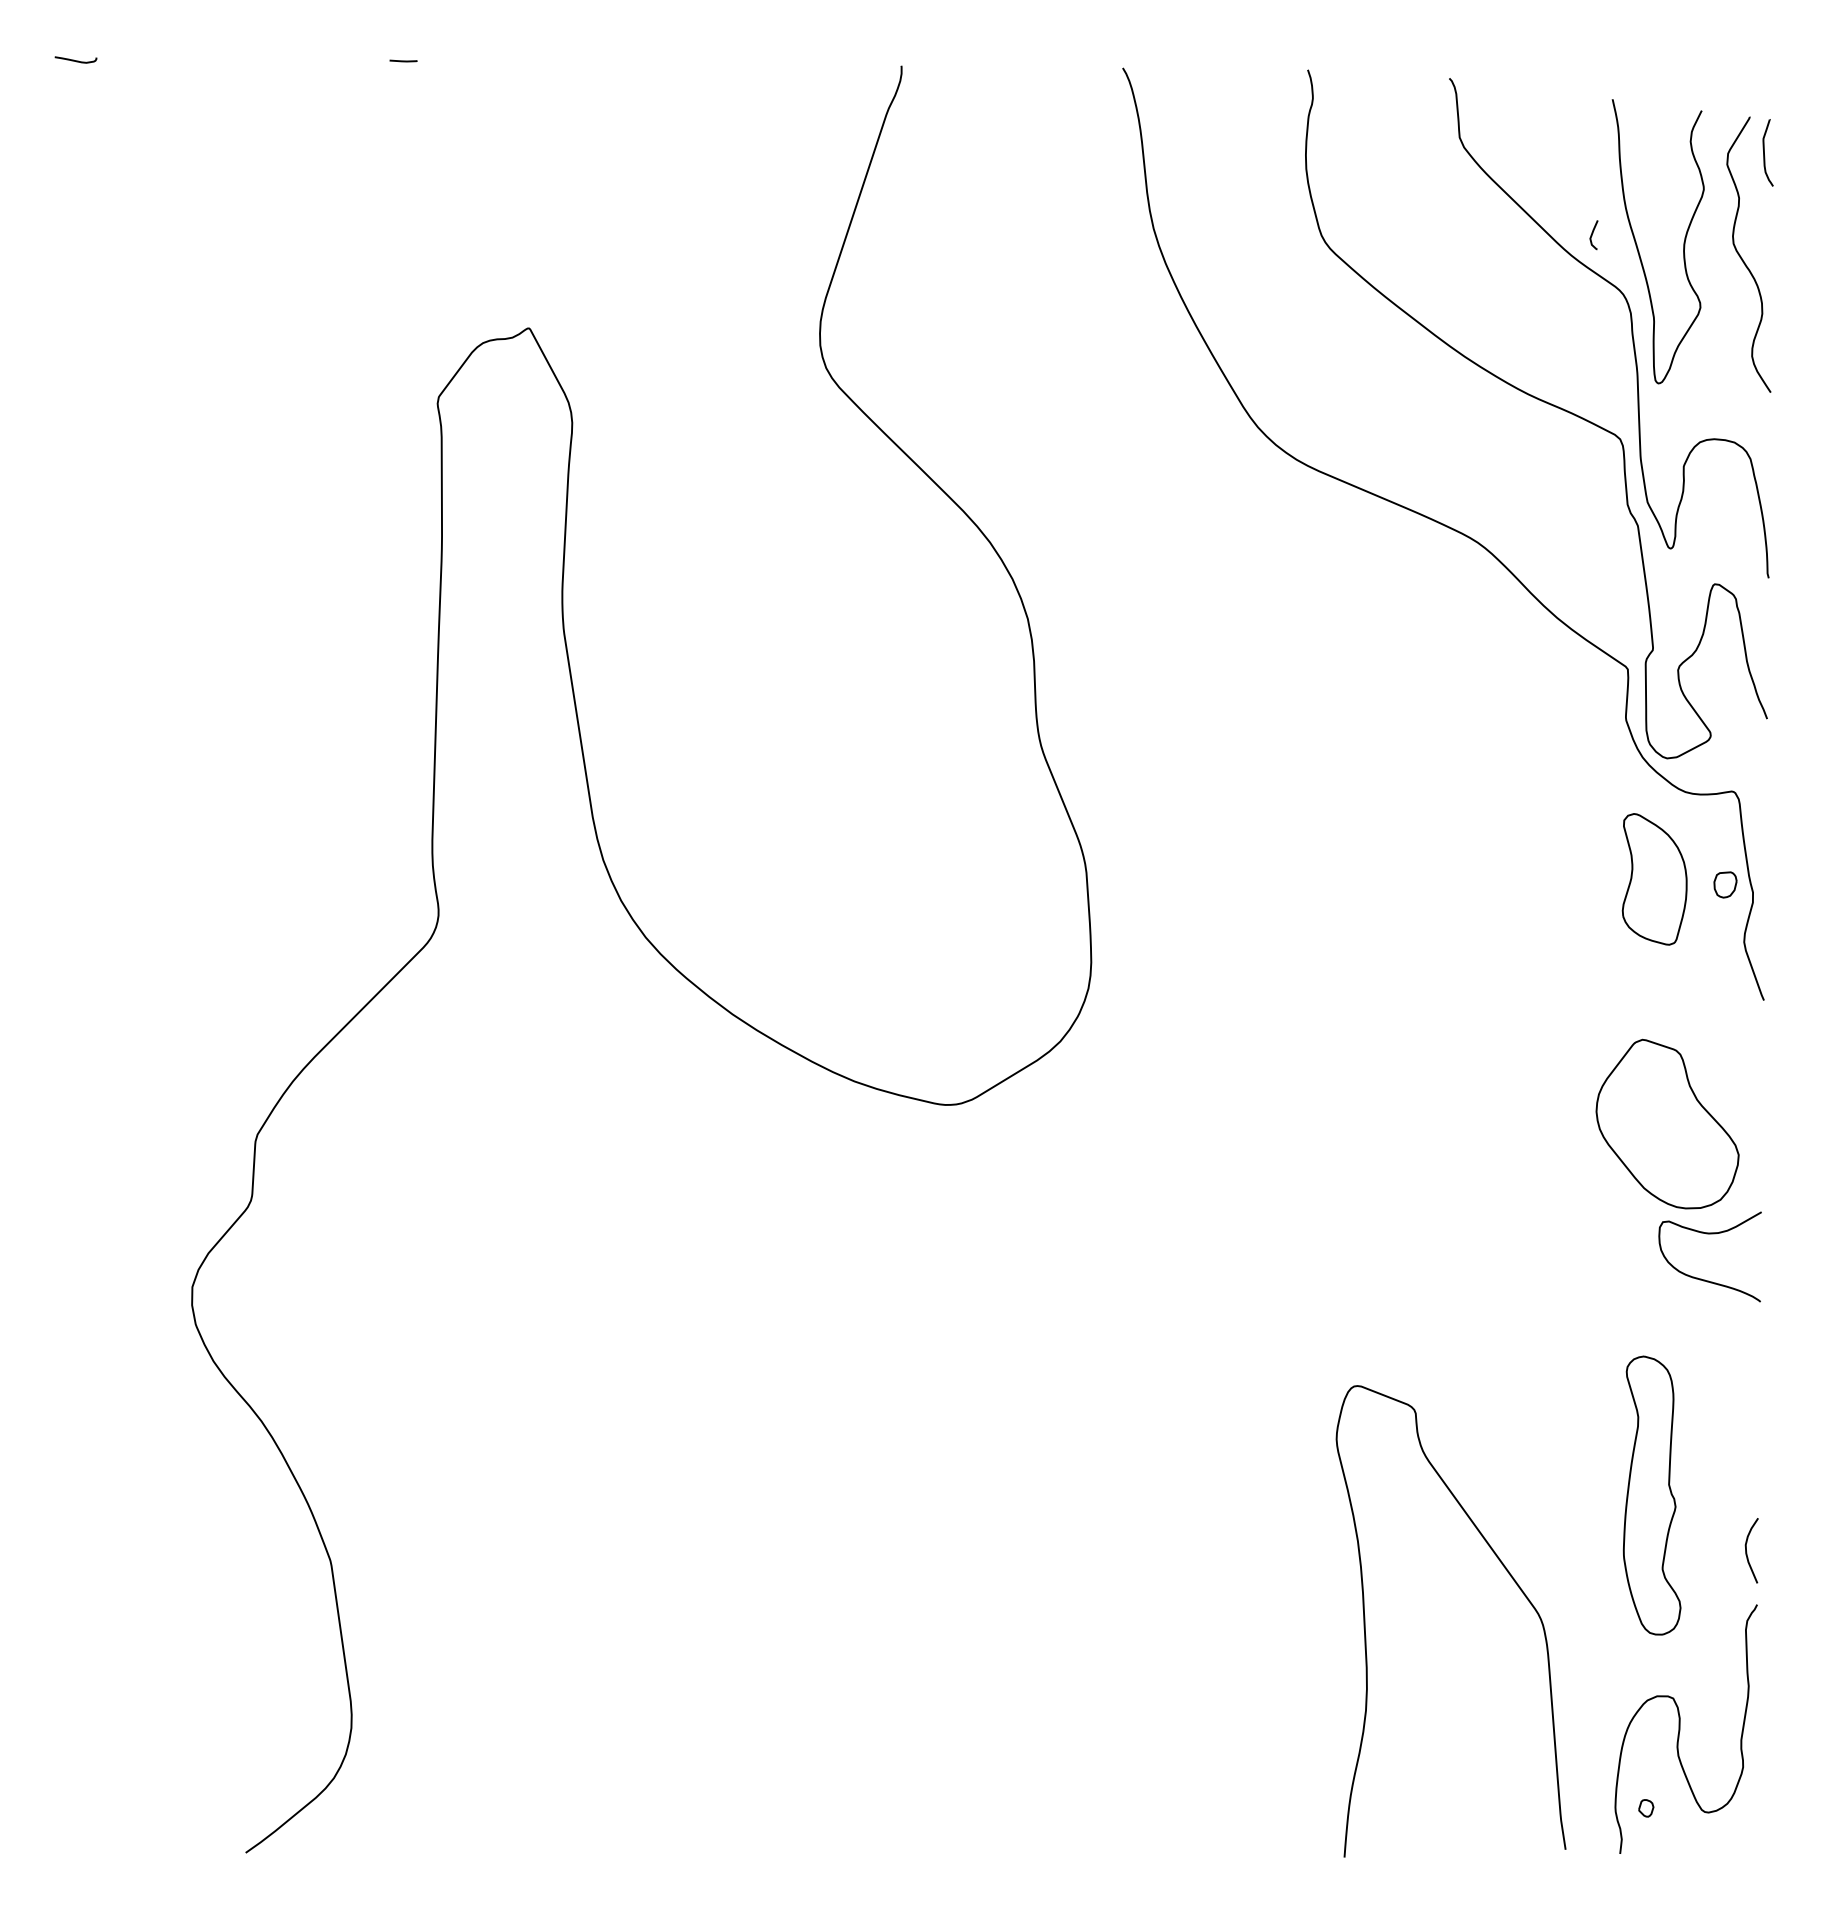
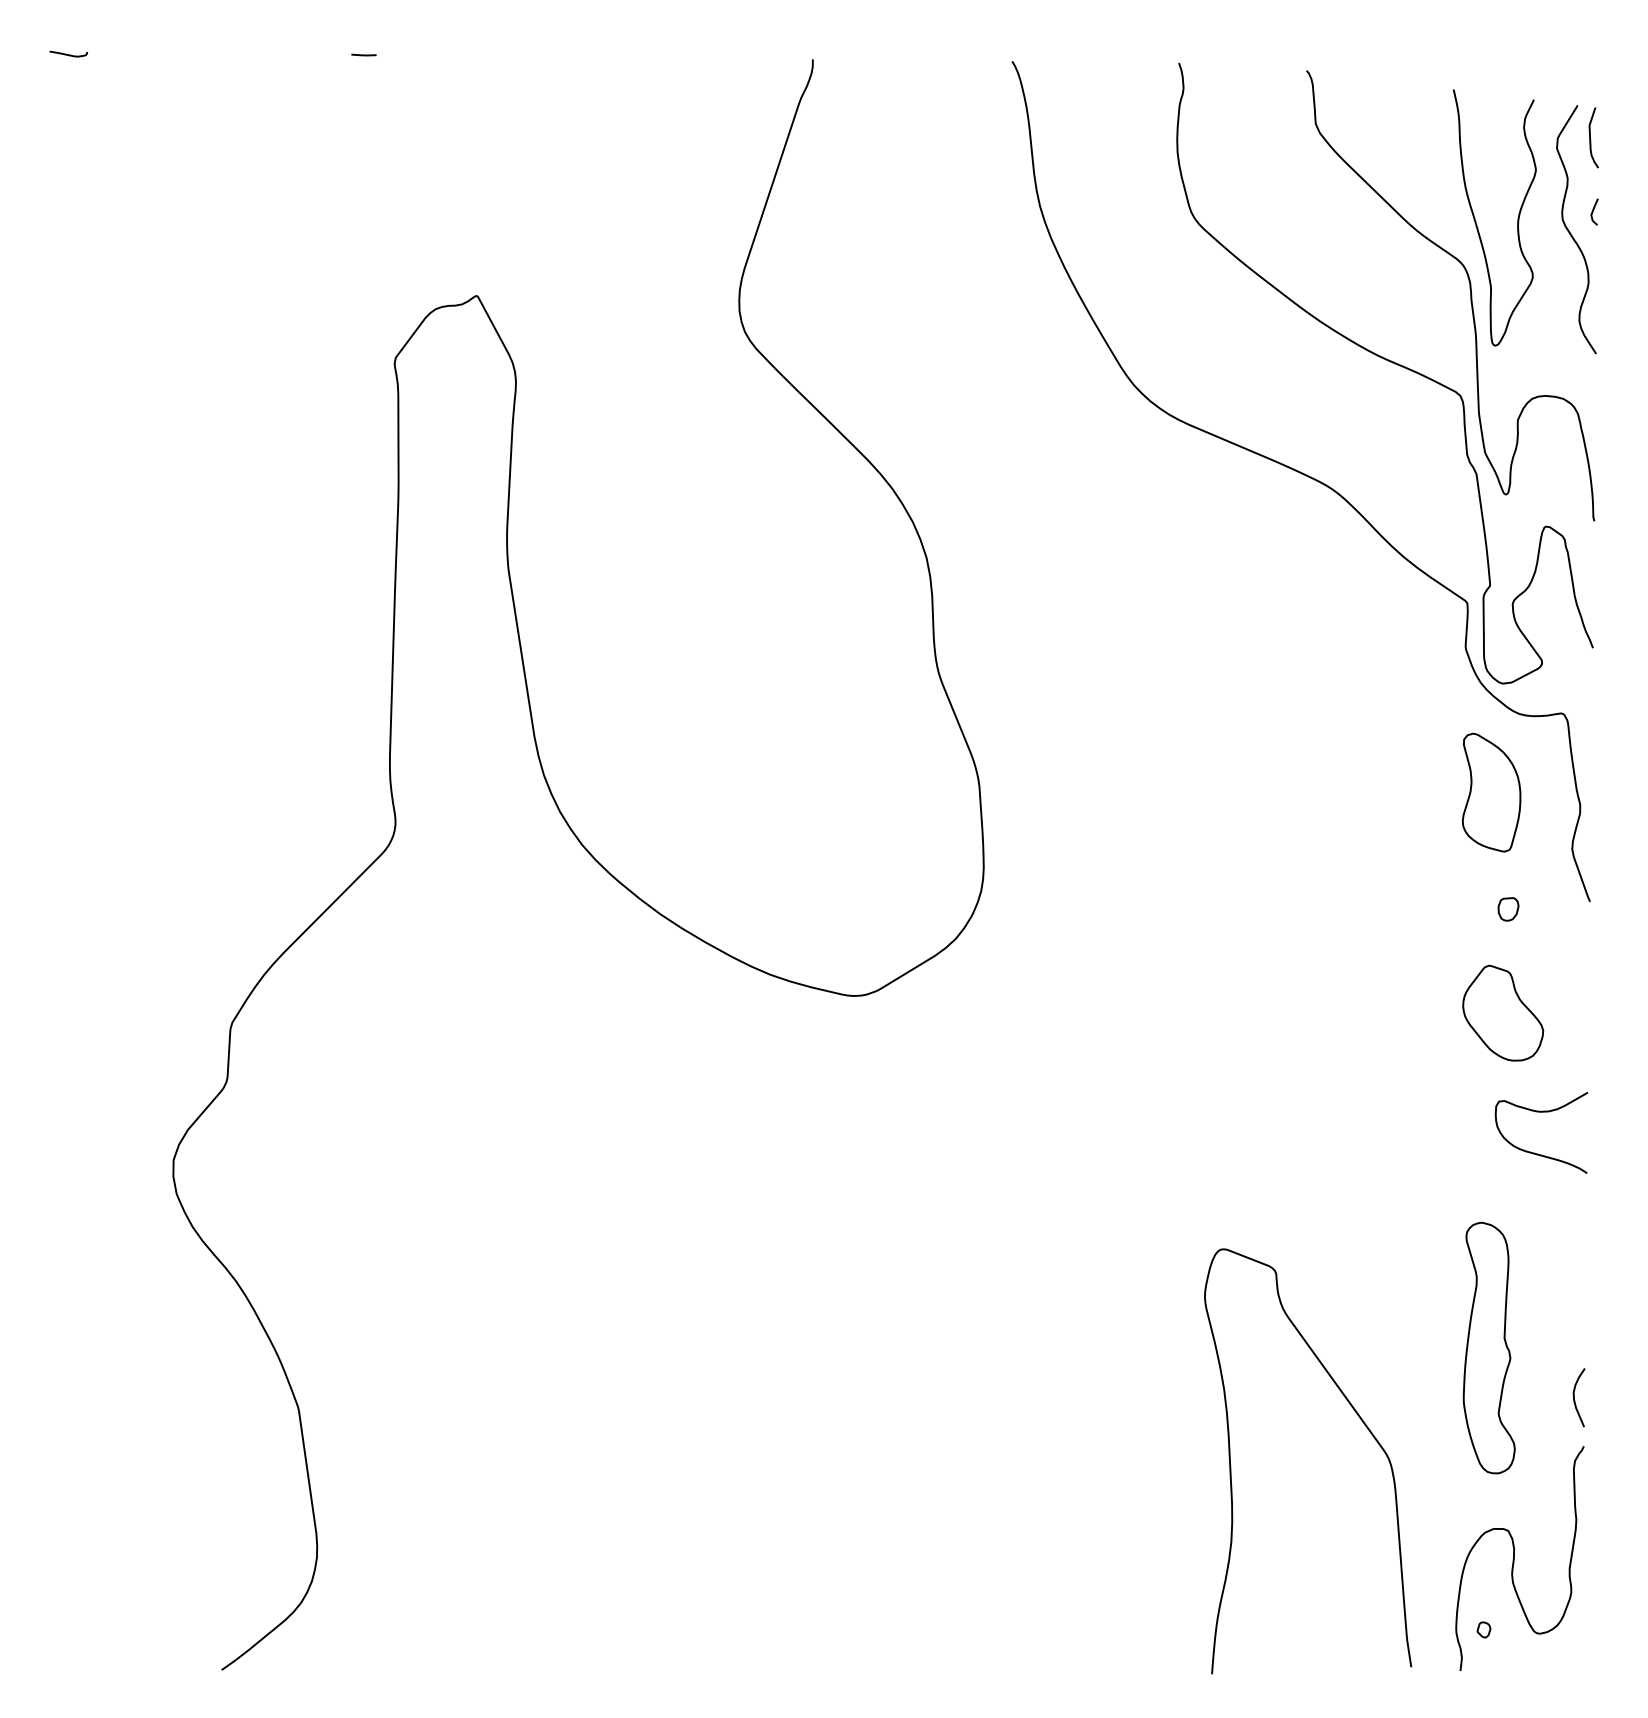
curve: (1592, 235) -> (1593, 212), moved
part: (1725, 884) -> (1508, 909), moved
part: (1667, 1123) -> (1503, 1012), size x0.62

